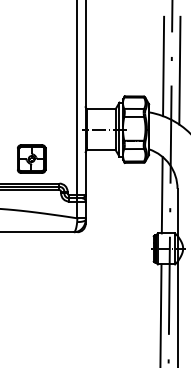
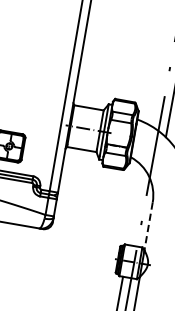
line: (163, 66) -> (159, 75), removed
line: (161, 194) -> (135, 205), removed
line: (177, 212) -> (148, 226), solid -> dashed

